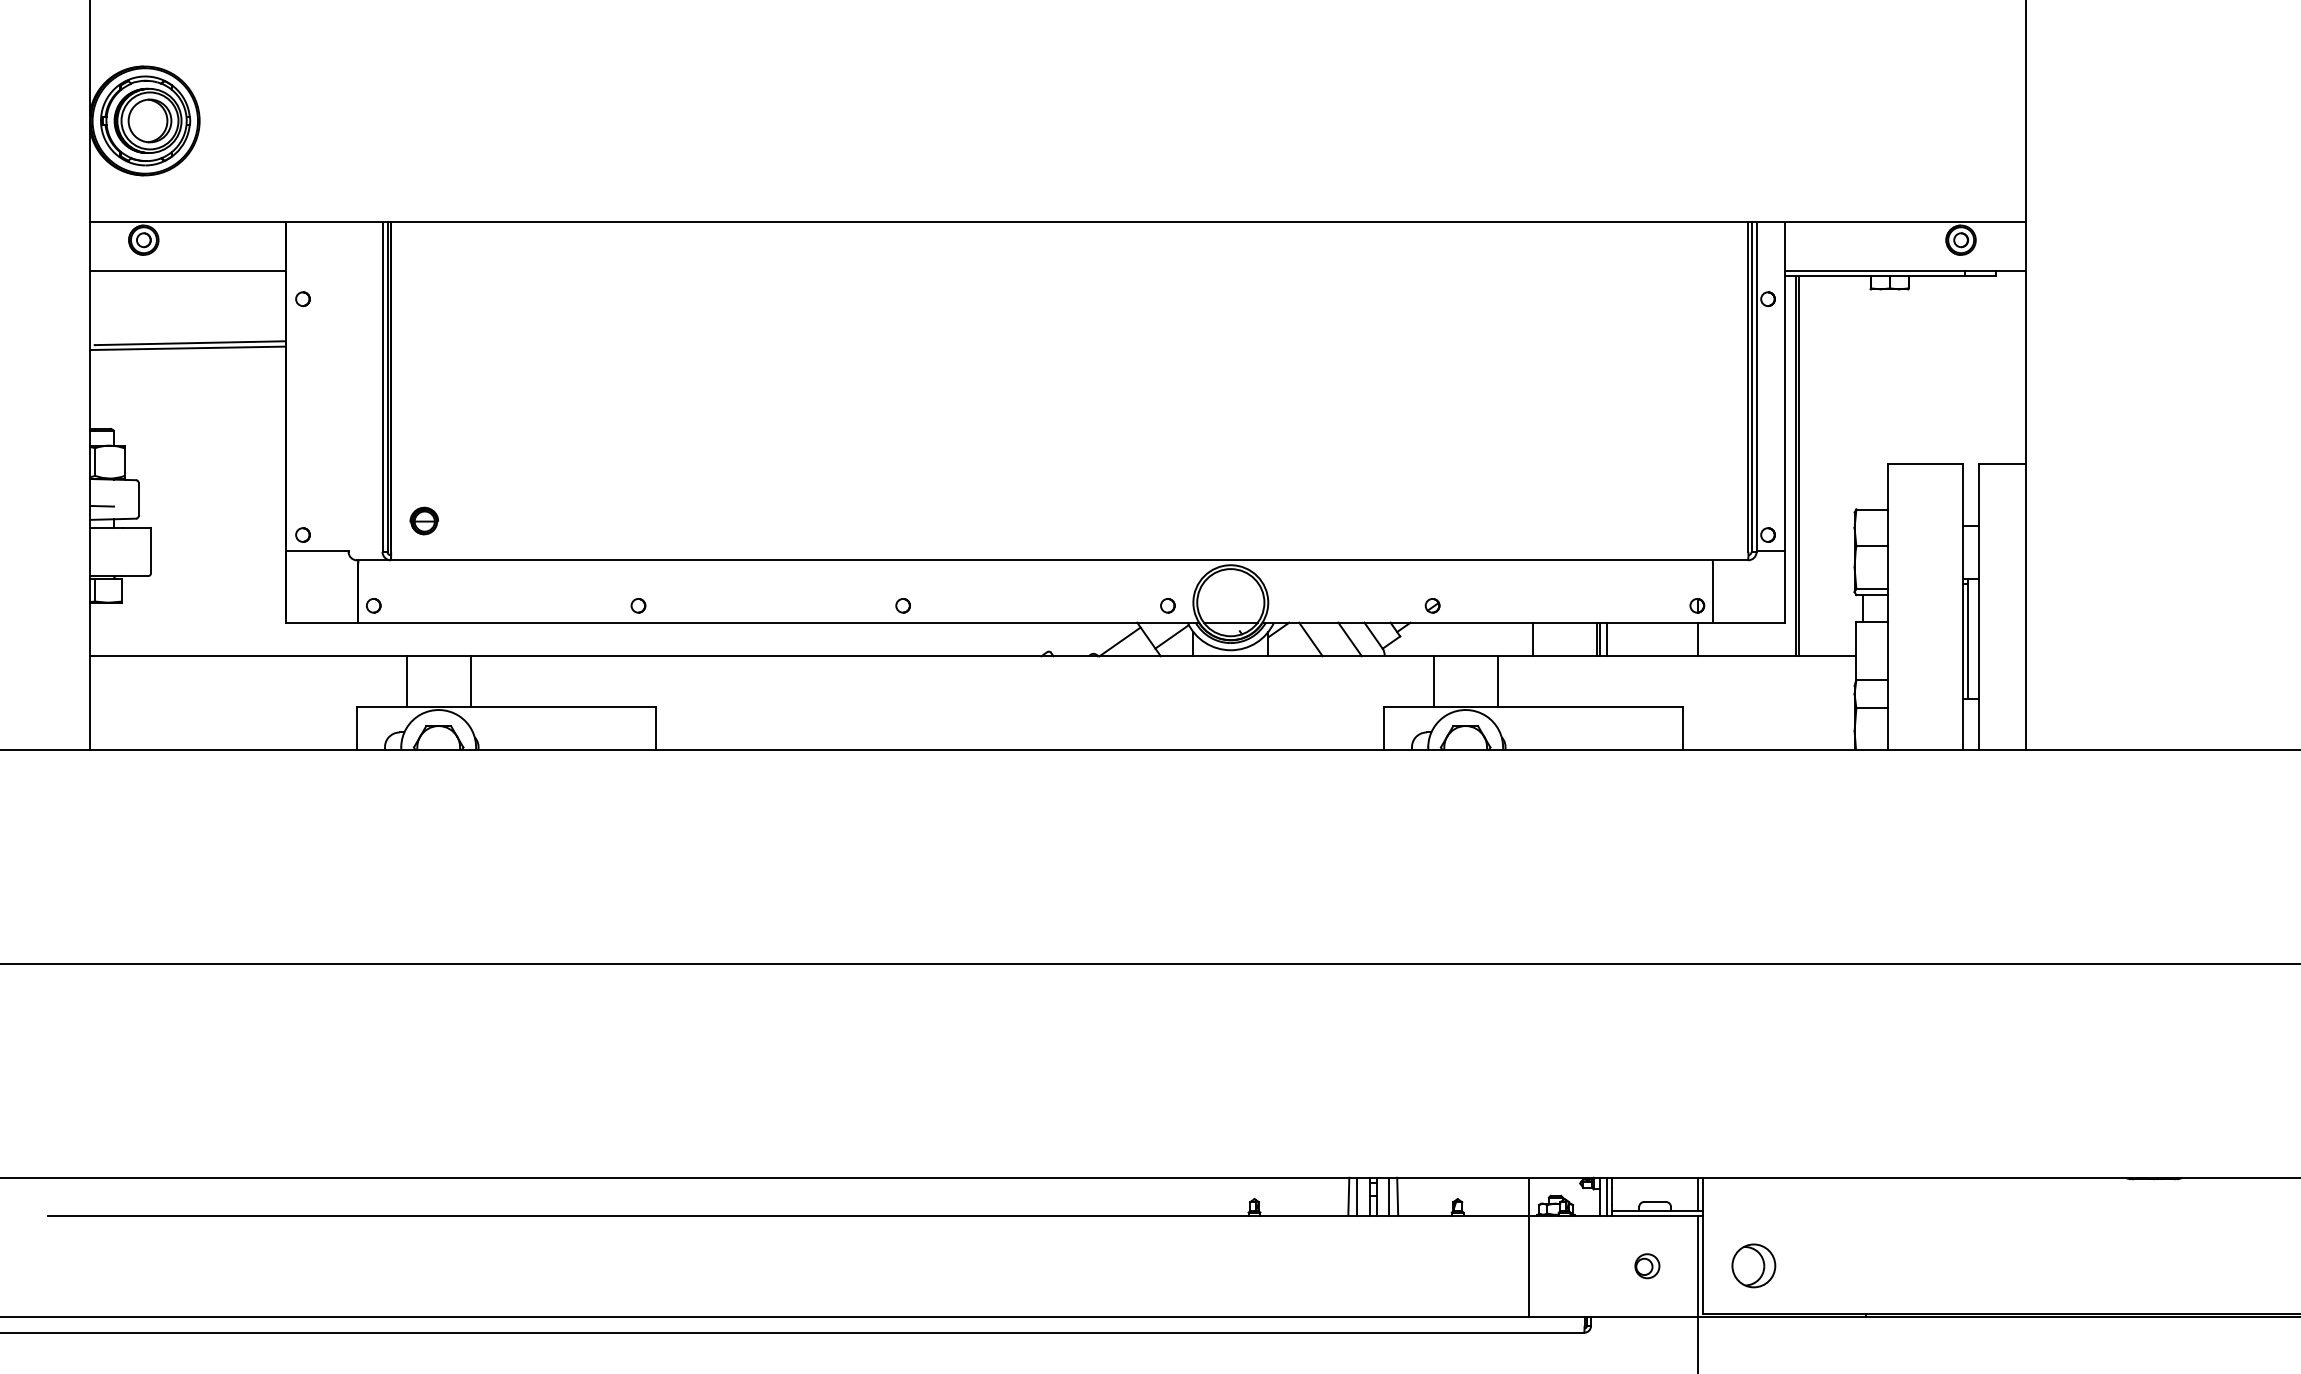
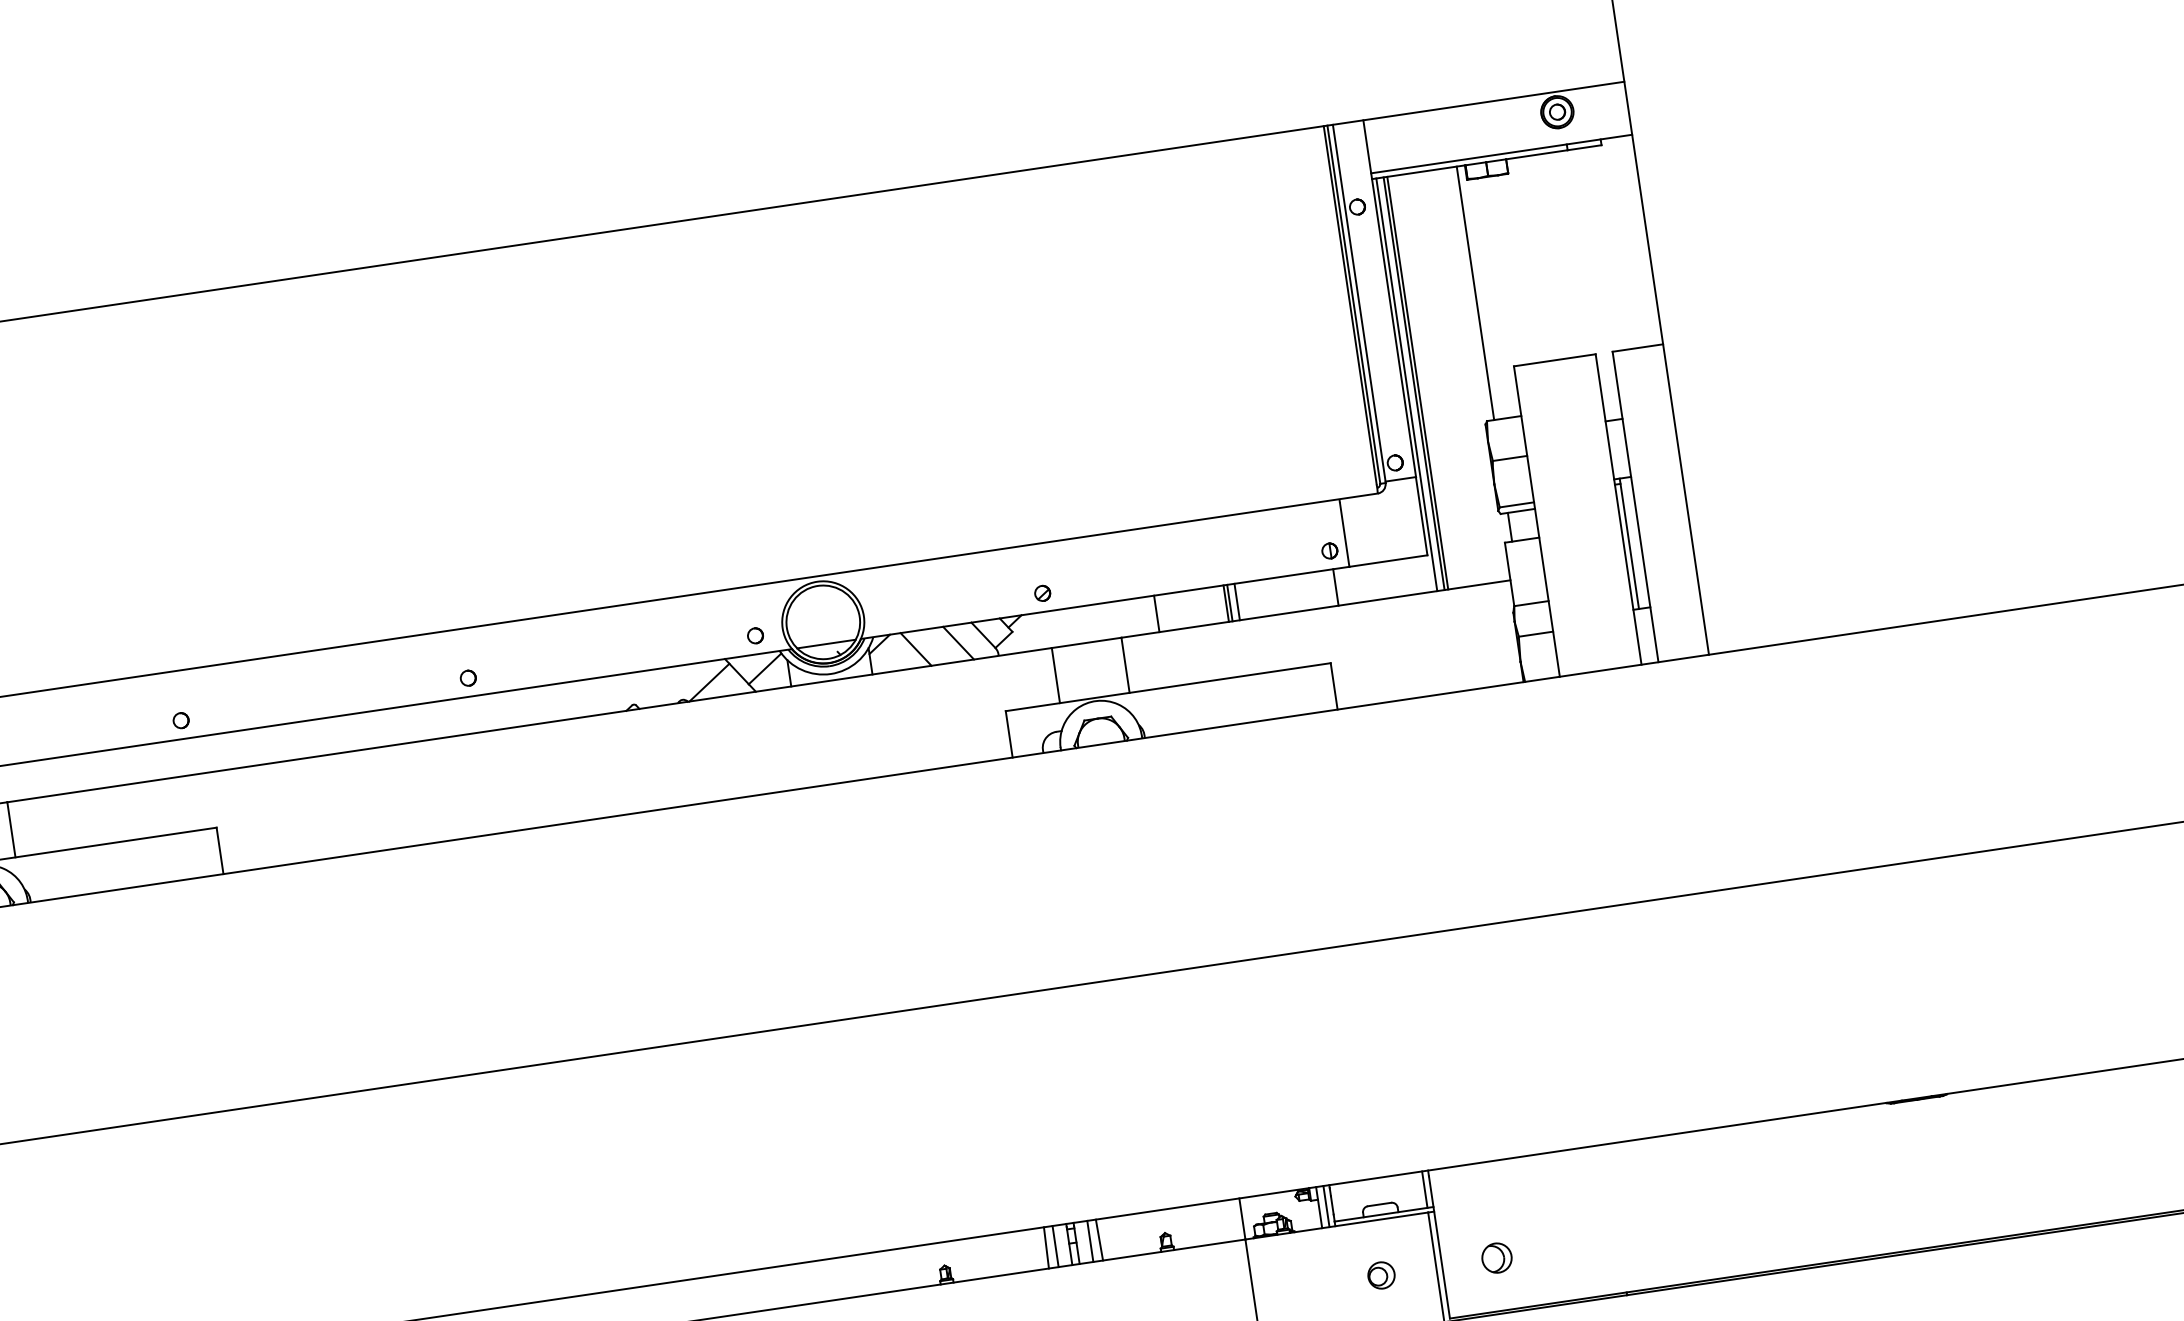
line: (1863, 392) -> (1475, 293), added
line: (1788, 465) -> (1406, 384), added
part: (1753, 1265) -> (1496, 1257), size x0.62

